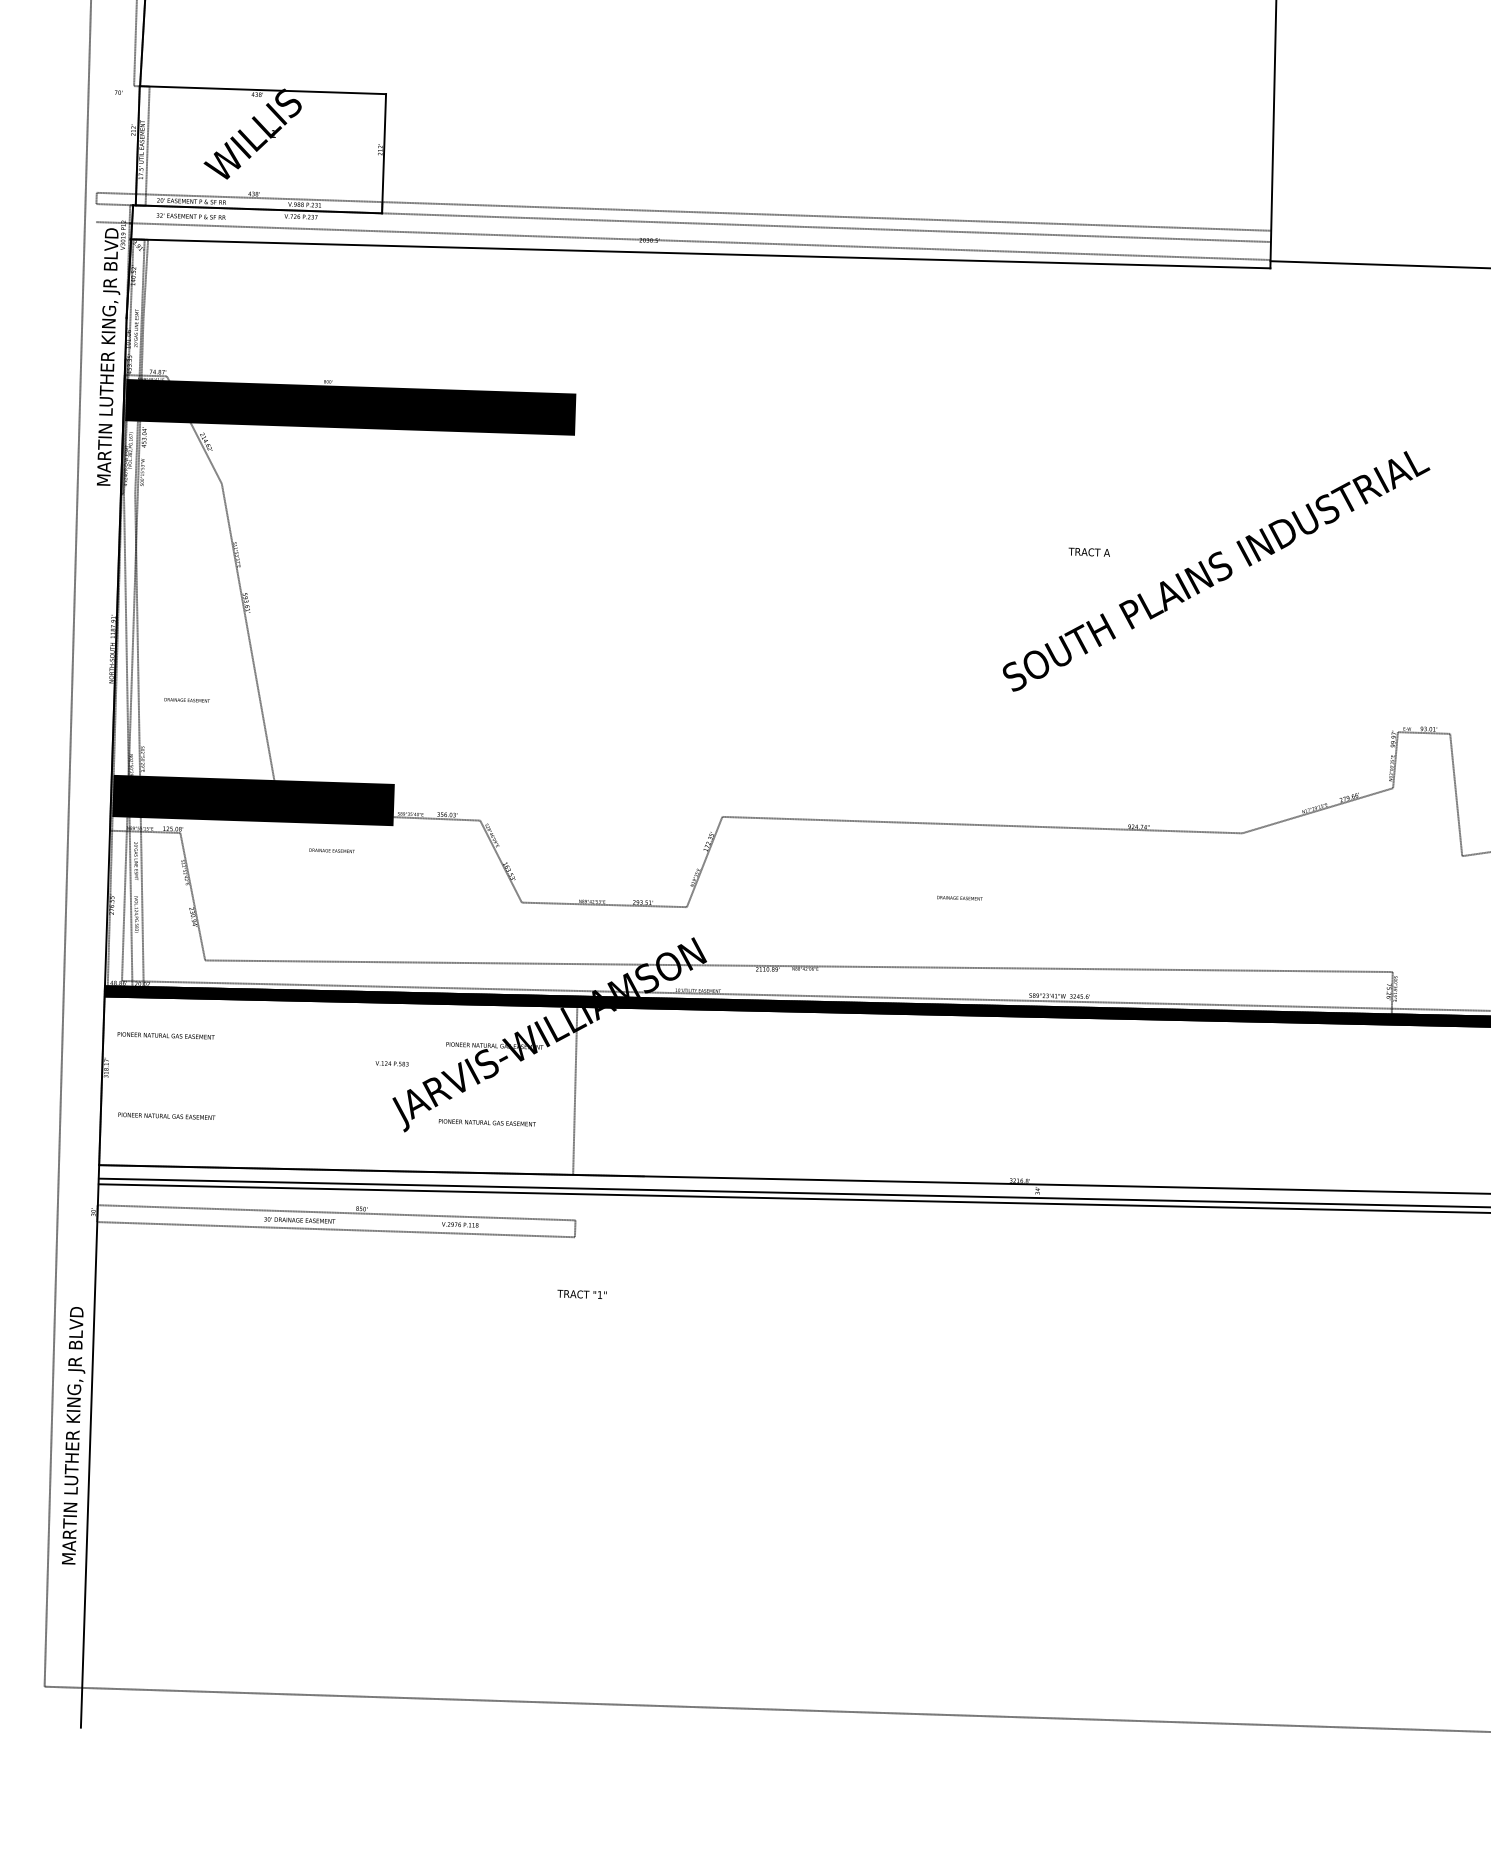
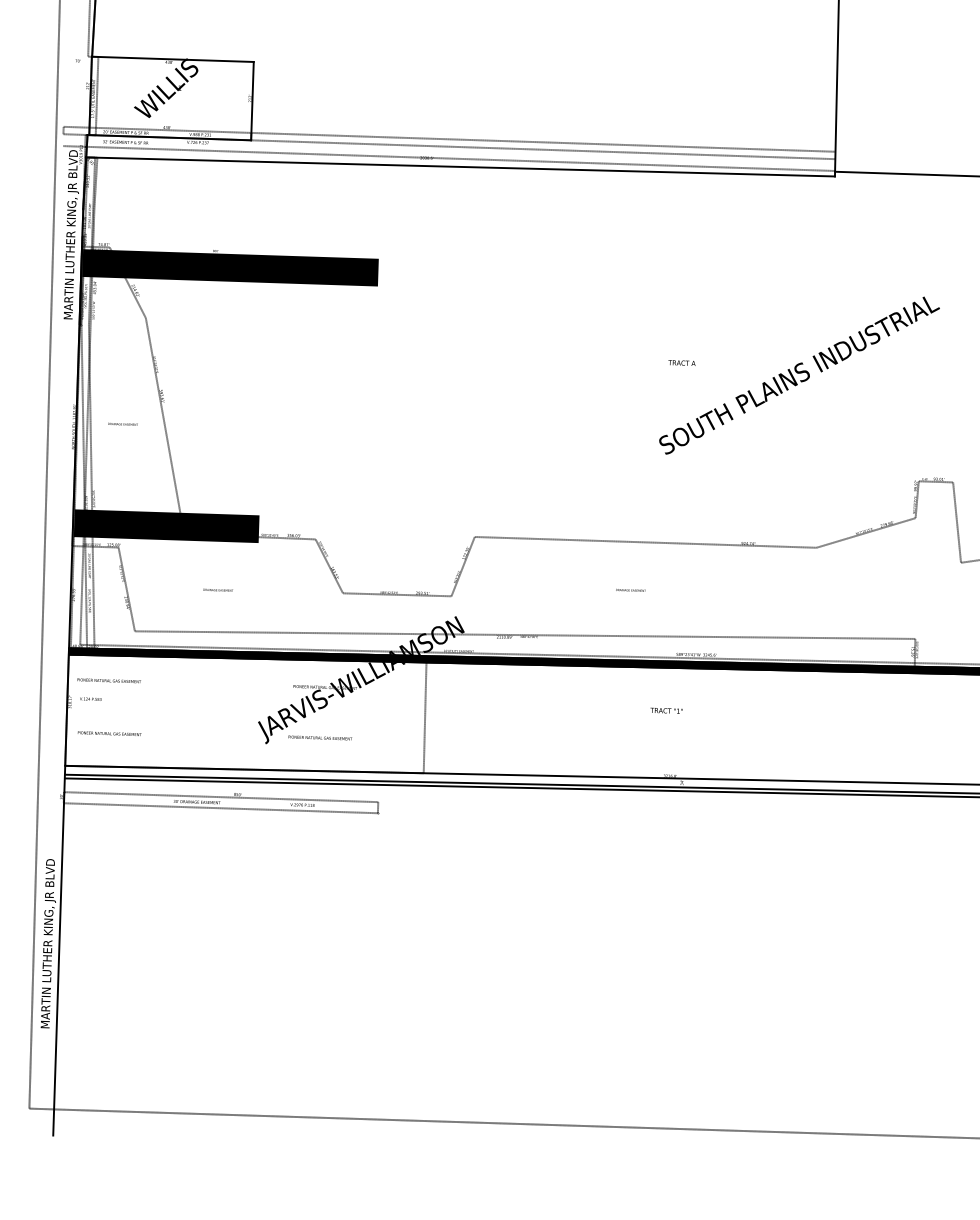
text: (1088, 551) -> (681, 362), moved
text: (186, 698) -> (122, 423), moved
text: (330, 849) -> (217, 589), moved
text: (391, 1062) -> (90, 698), moved
line: (574, 1085) -> (424, 714), moved
text: (581, 1293) -> (666, 710), moved

